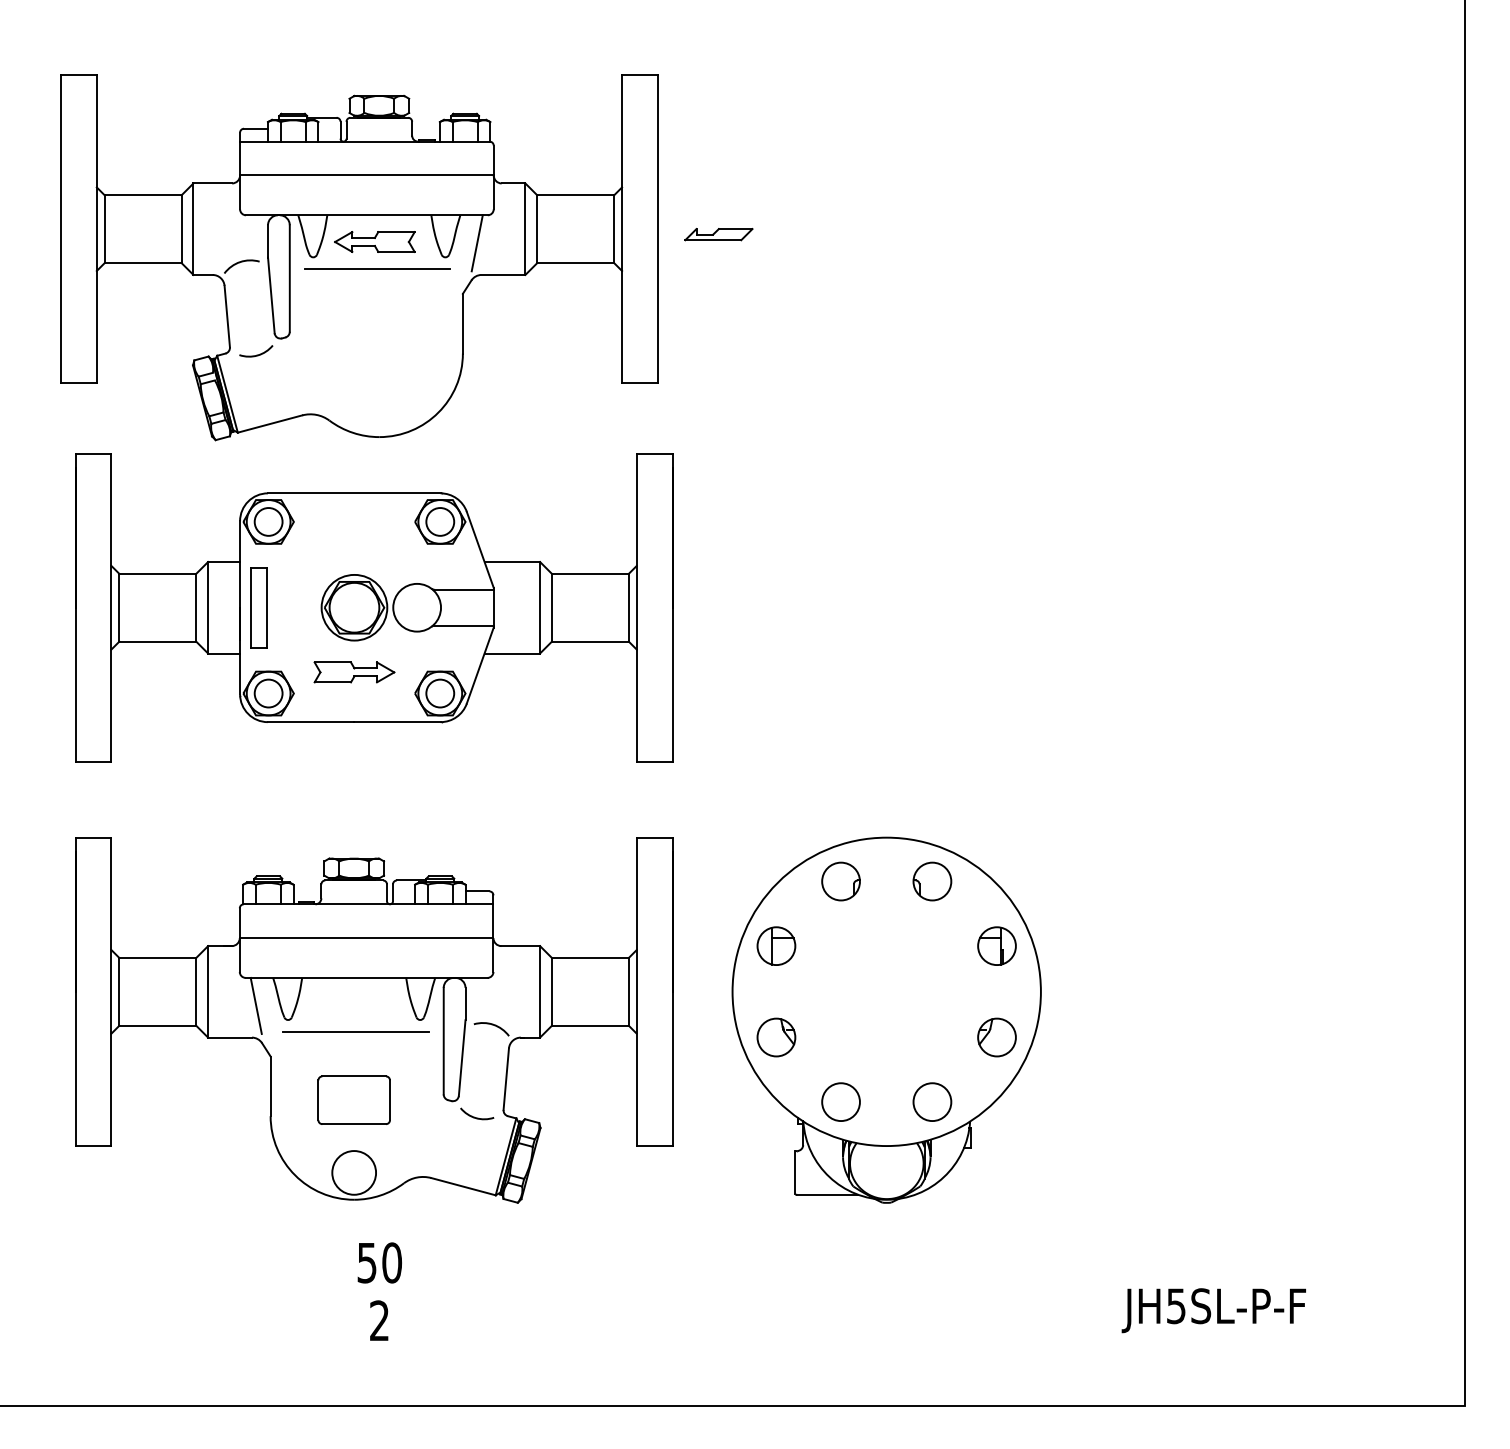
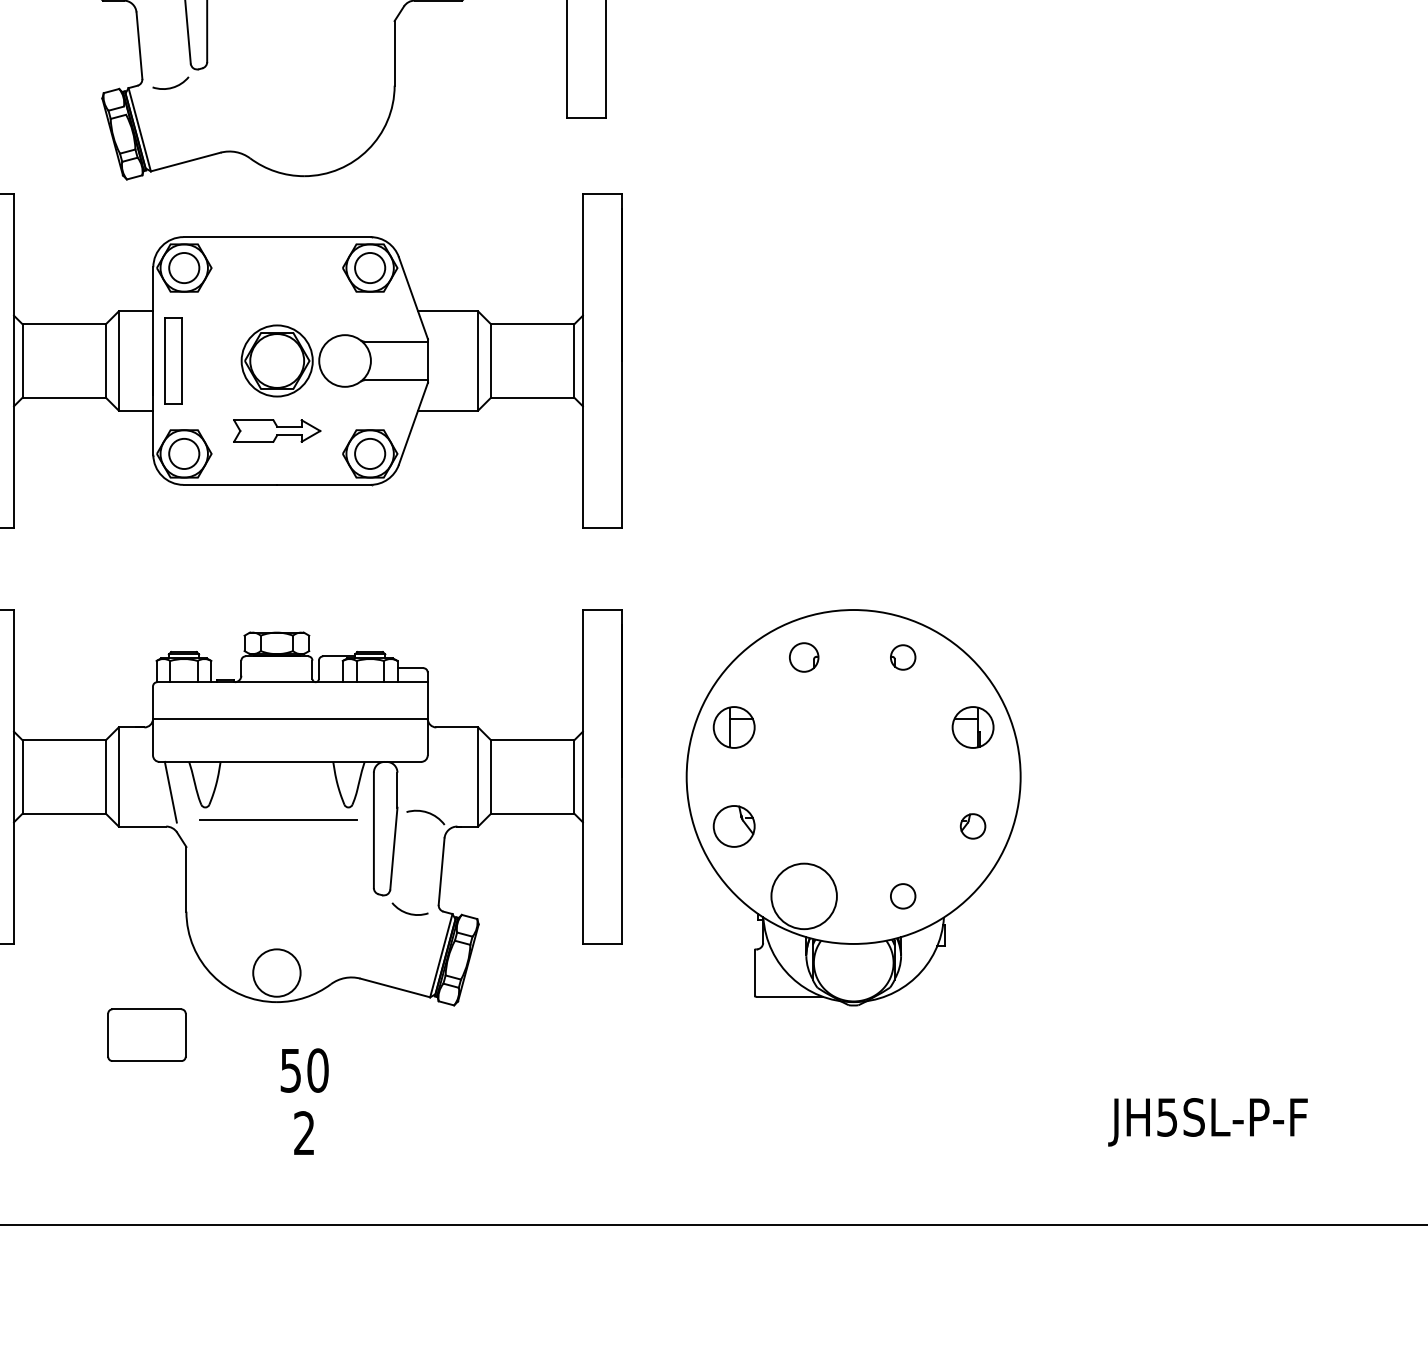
part: (840, 881) -> (803, 657), size x0.7
part: (932, 881) -> (903, 657), size x0.6
part: (996, 1037) -> (972, 826), size x0.6
part: (353, 1099) -> (146, 1034), moved
circle: (932, 1101) -> (903, 895), size x0.6
circle: (840, 1102) -> (803, 896), size x1.6

